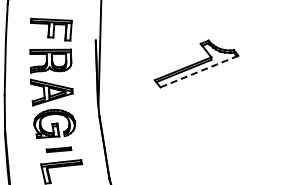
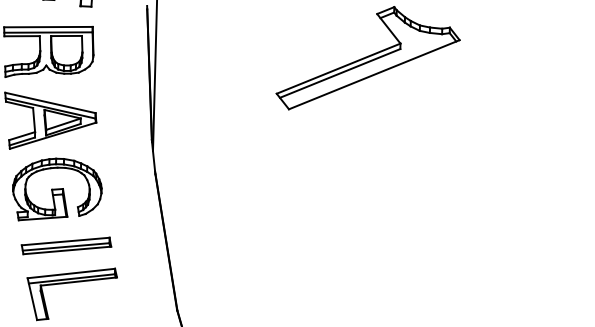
line: (199, 71) -> (374, 74), dashed -> solid
part: (58, 149) -> (65, 245), size x1.67

